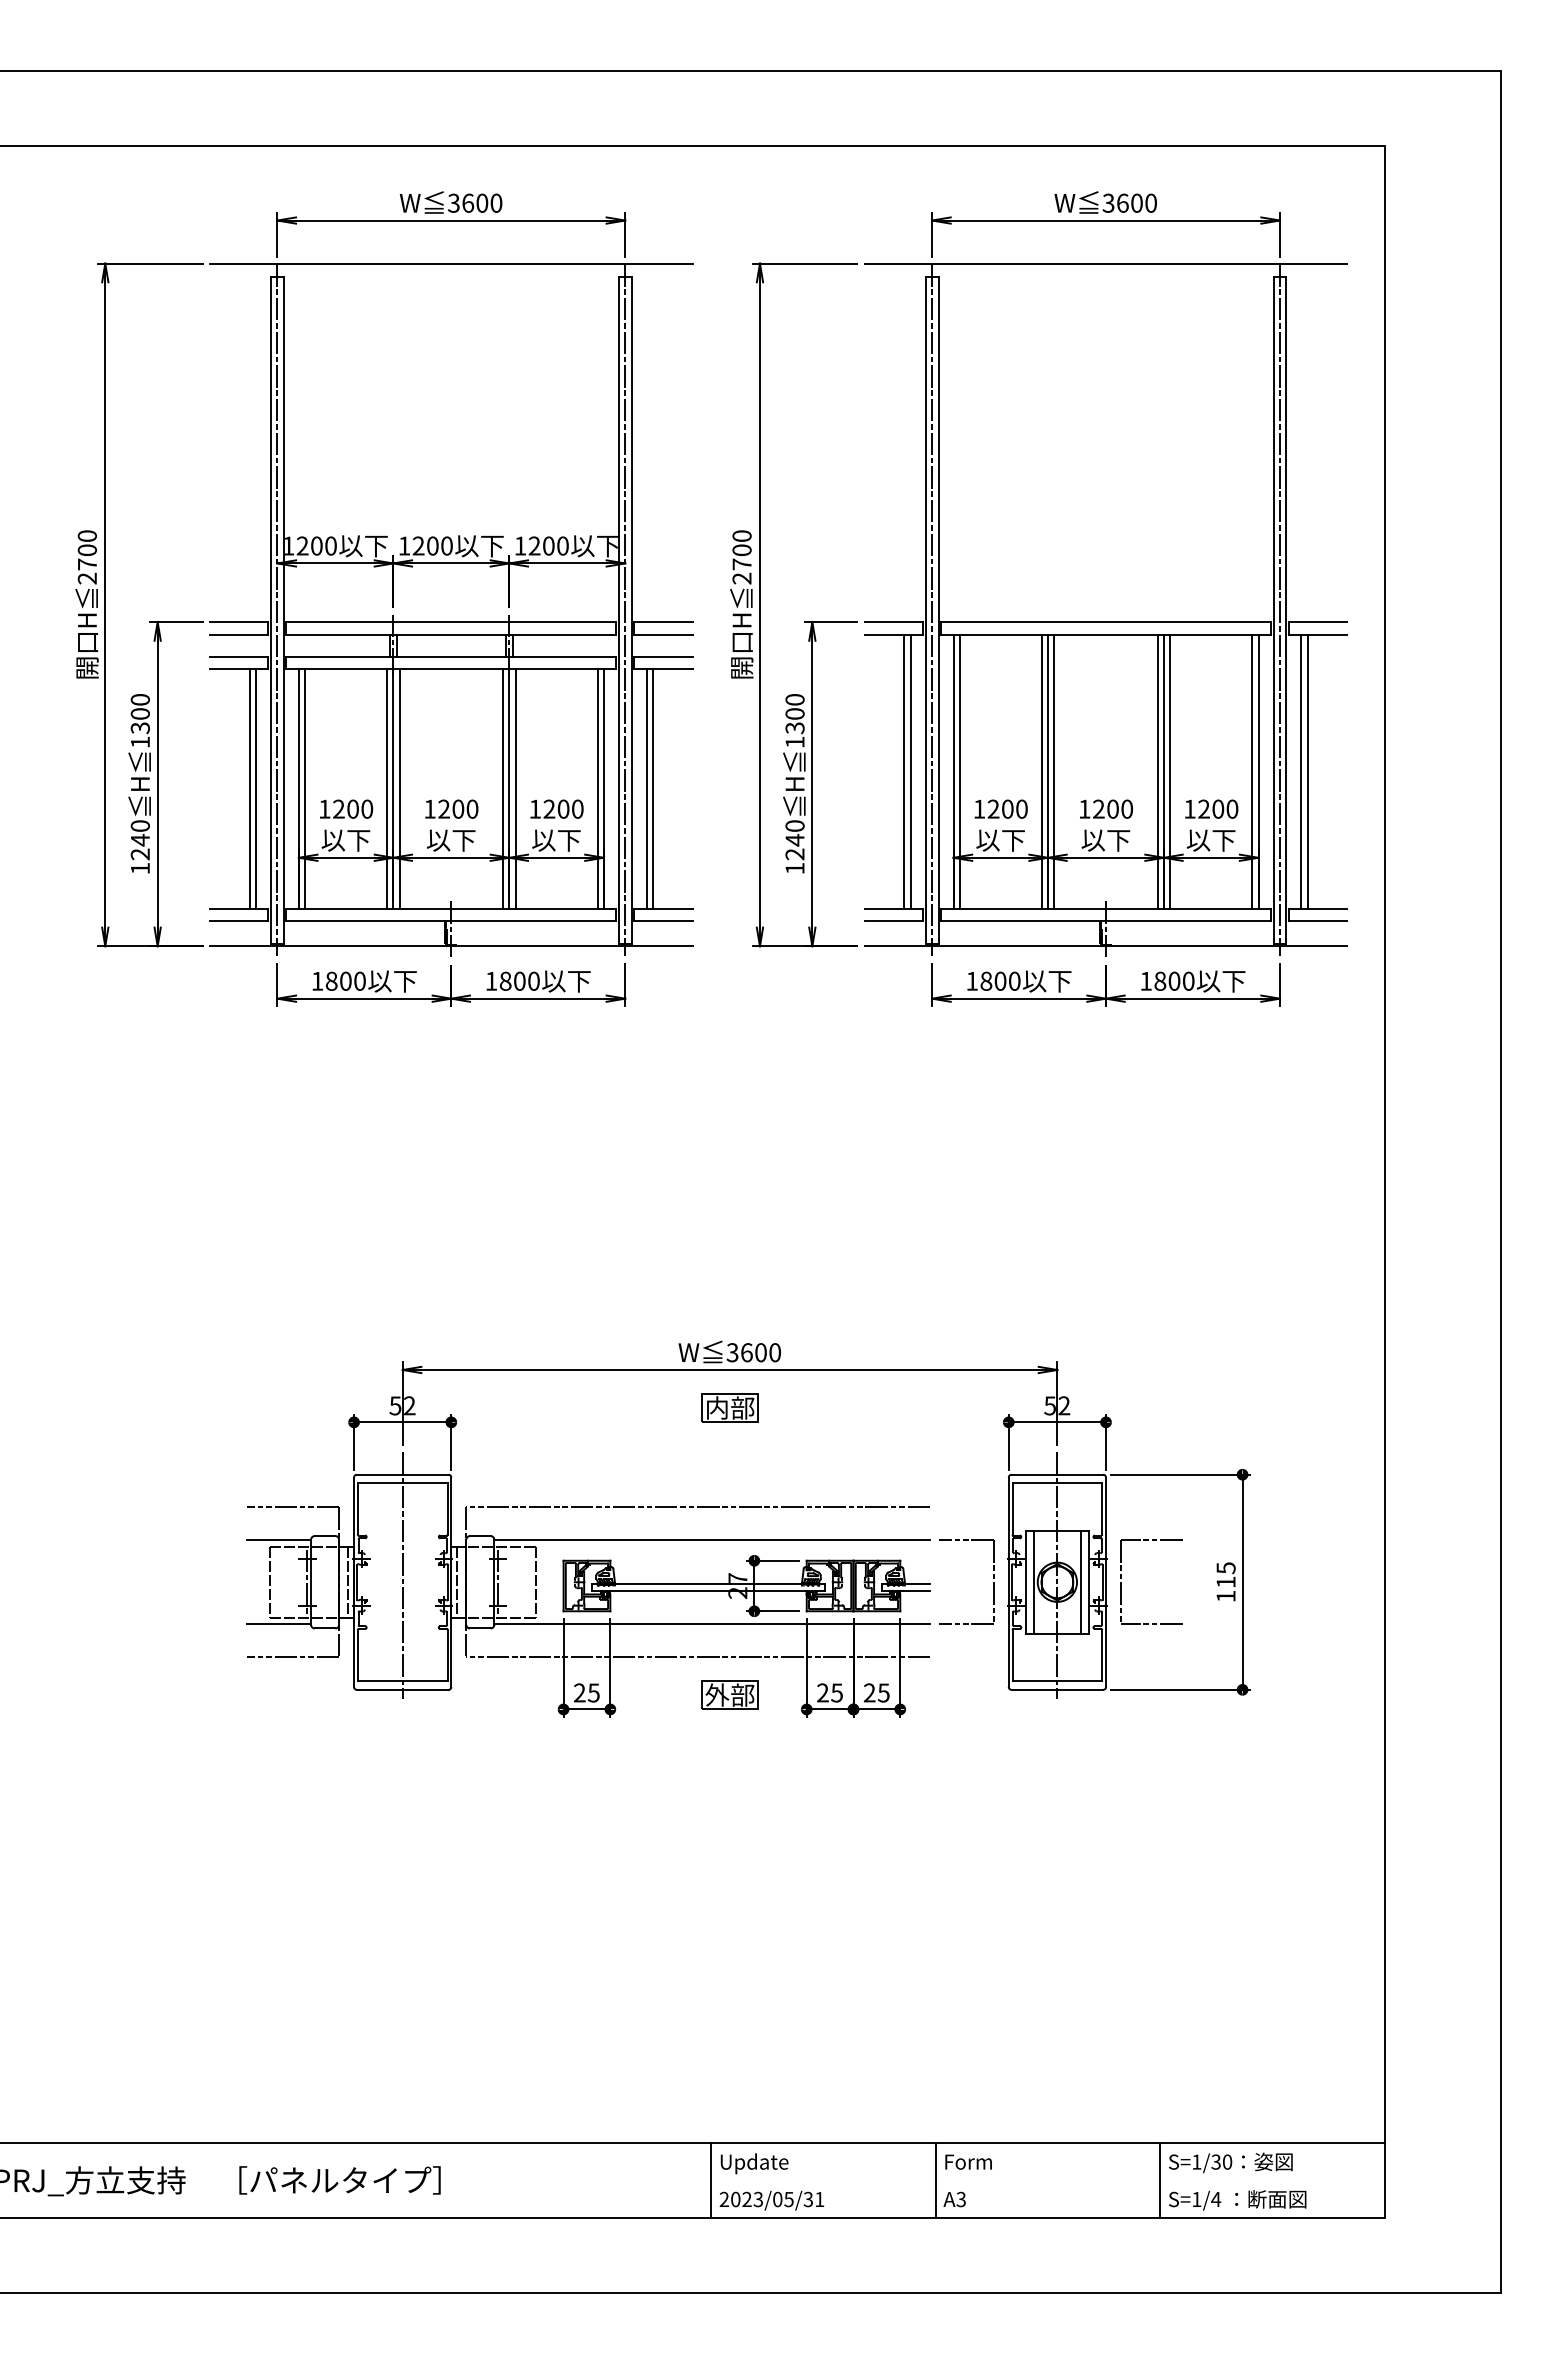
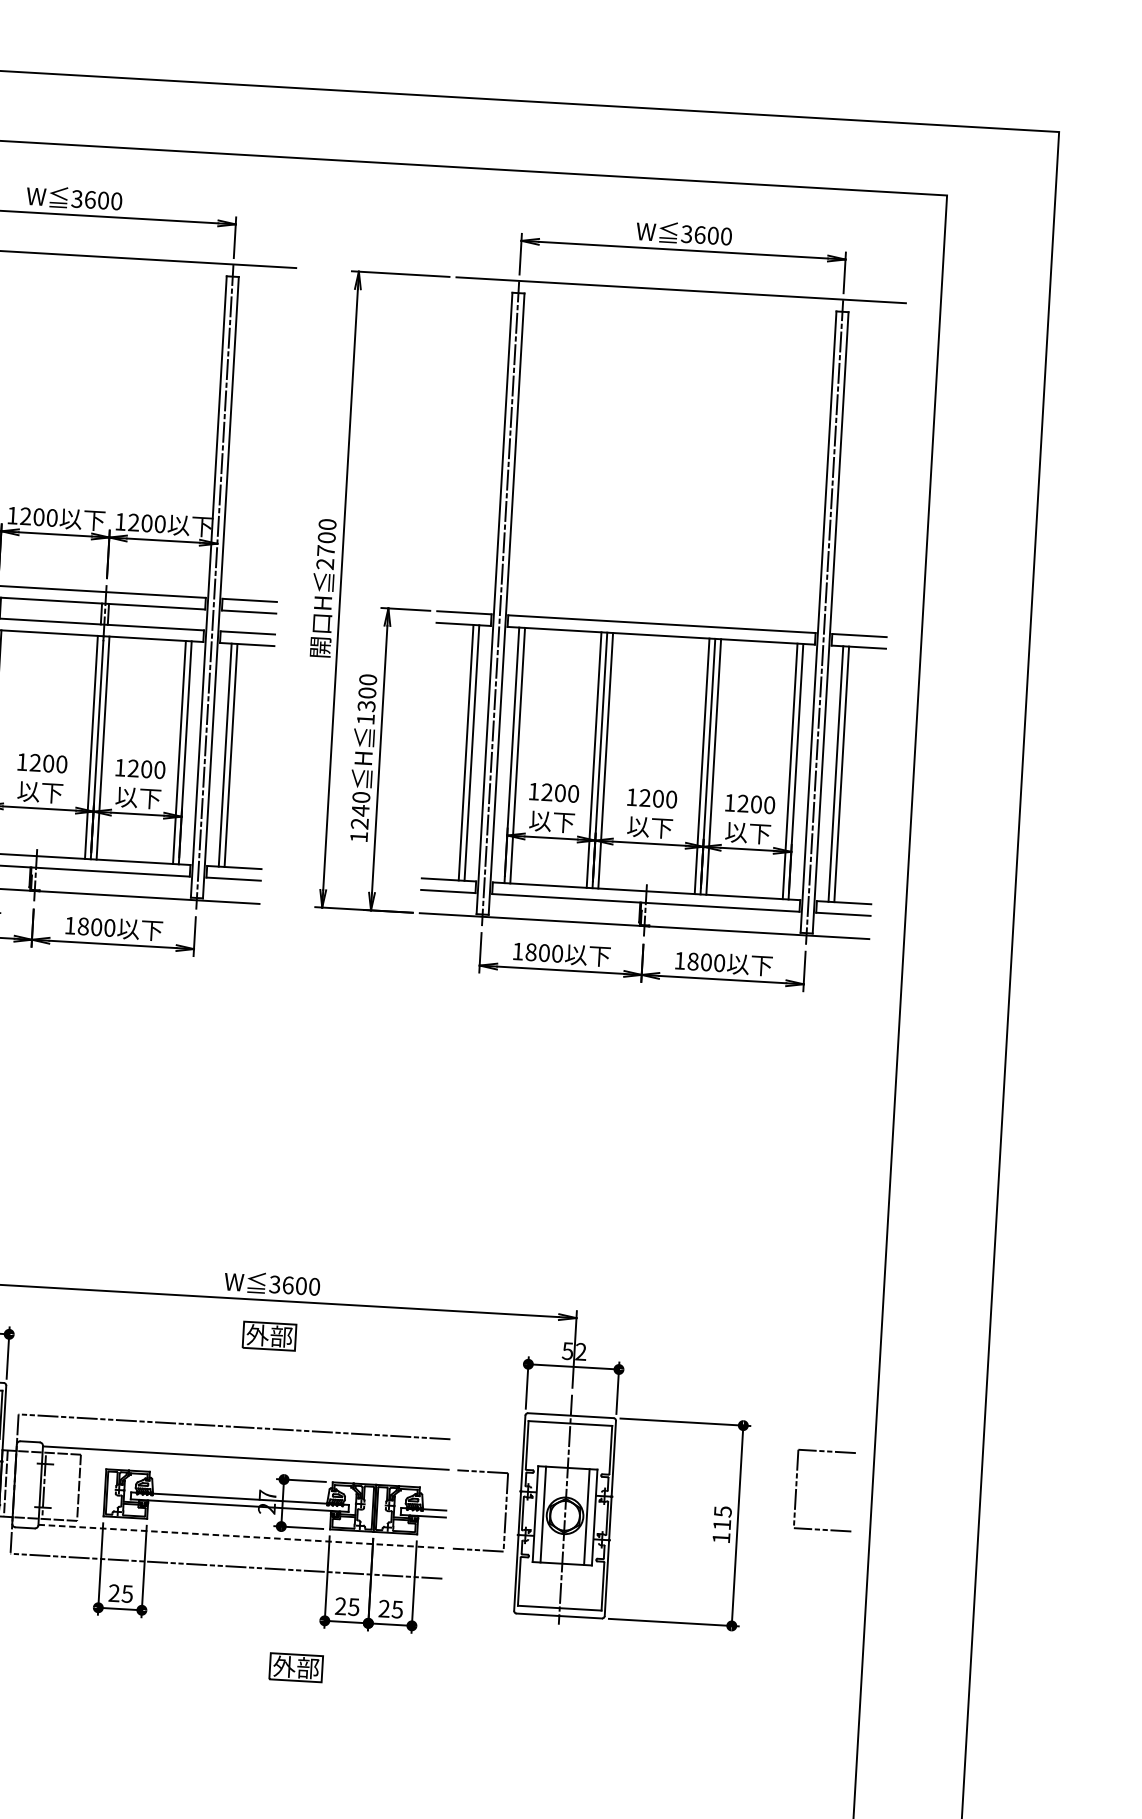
text: (717, 1407) -> (257, 1334), 内部 -> 外部
part: (1121, 1582) -> (796, 1489), moved
line: (712, 1624) -> (241, 1536), solid -> dashed
part: (729, 1694) -> (295, 1666), moved

